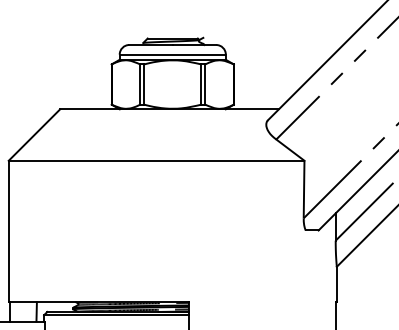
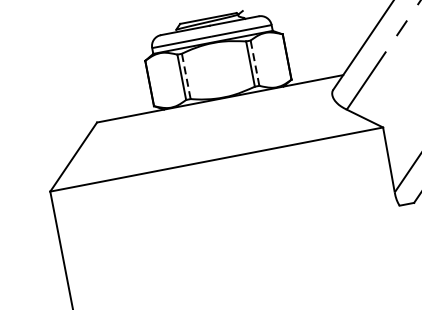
line: (144, 84) -> (186, 76), solid -> dashed
line: (205, 84) -> (255, 63), solid -> dashed

